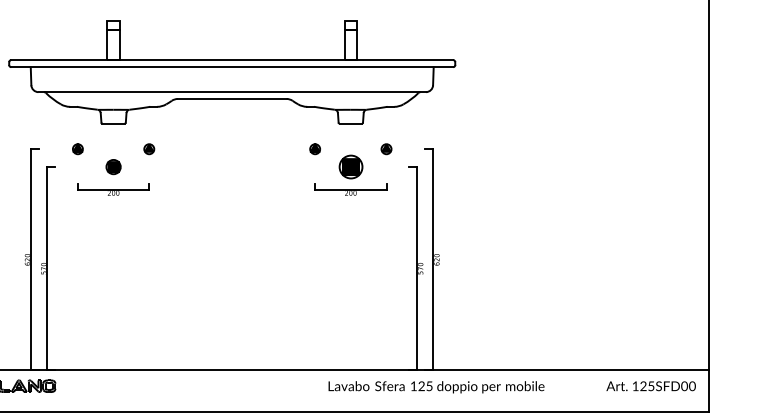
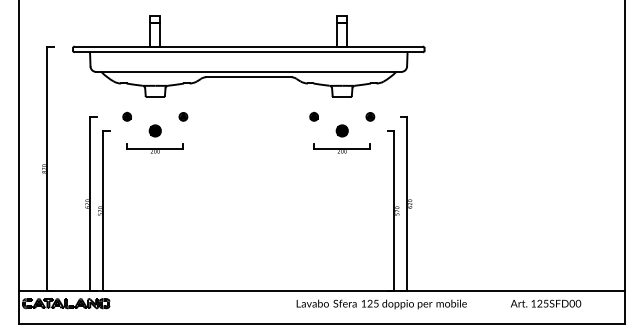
part: (349, 166) -> (341, 130), size x0.62
text: (650, 386) -> (545, 303), moved
text: (436, 387) -> (381, 304), moved

